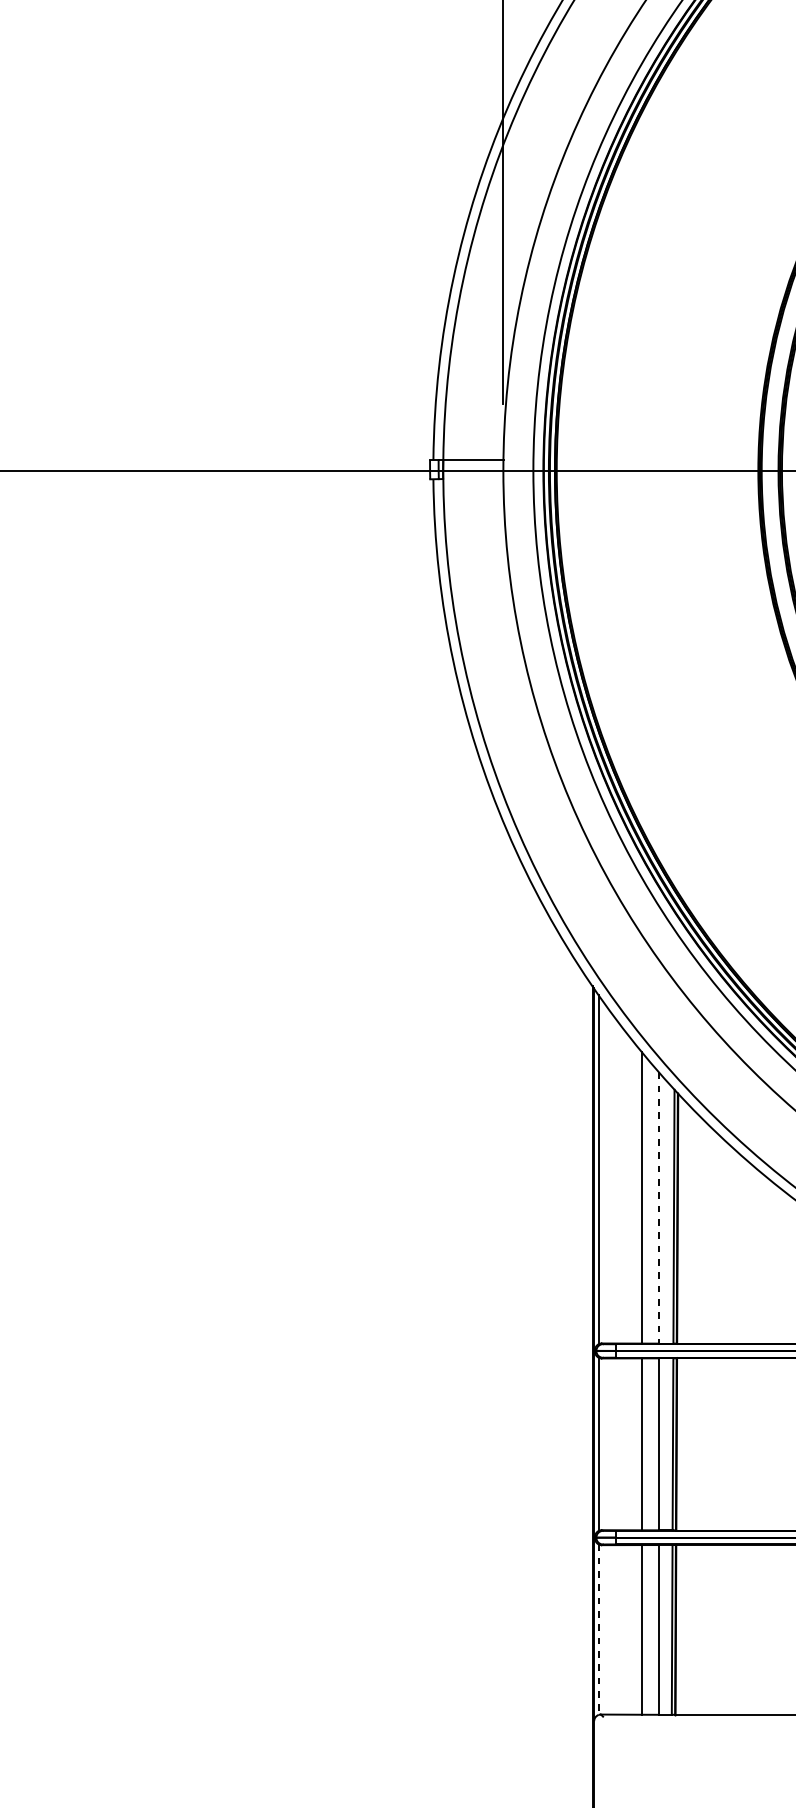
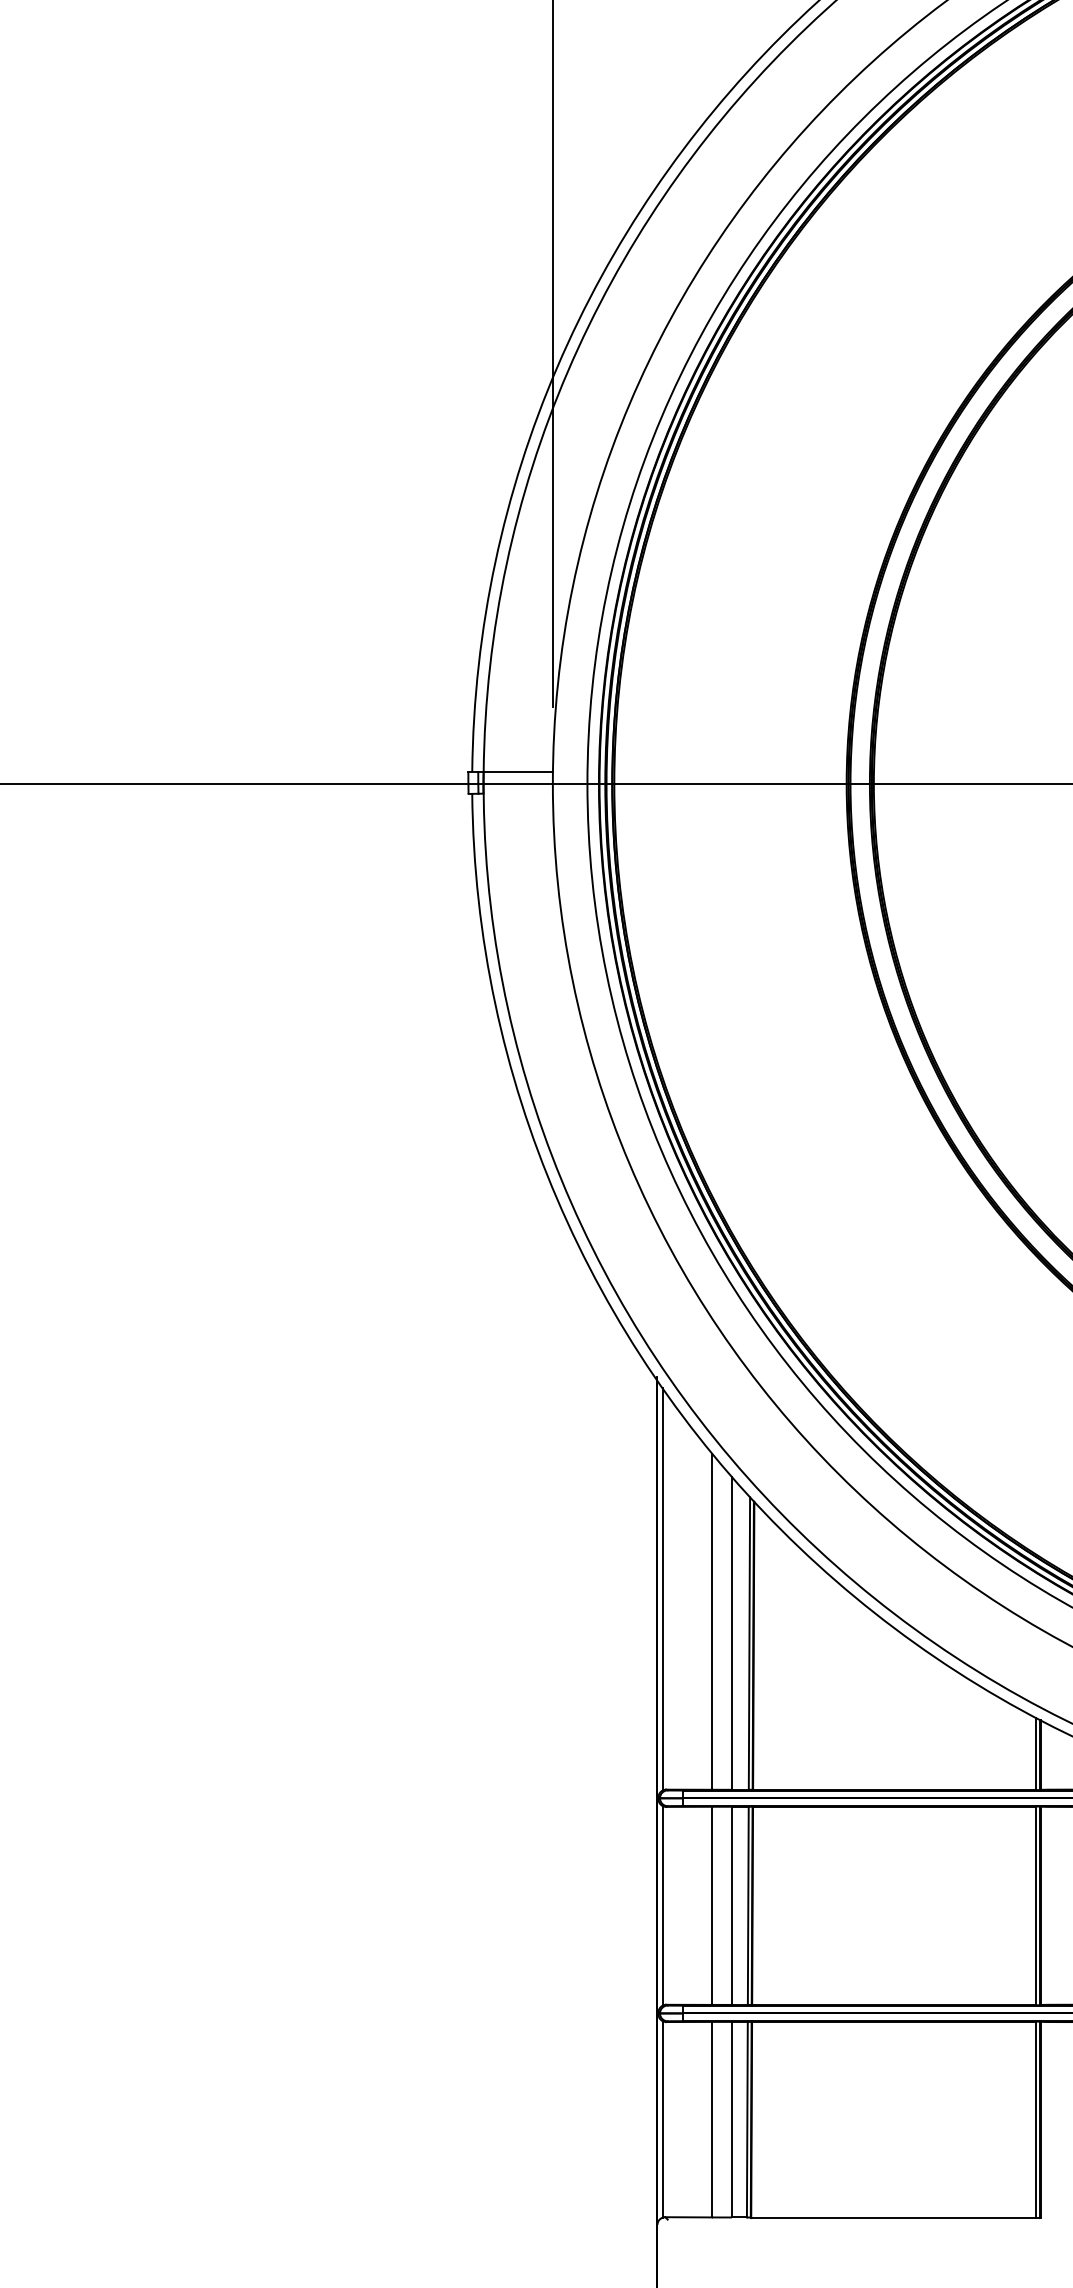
line: (658, 1207) -> (731, 1633), dashed -> solid
line: (598, 1629) -> (662, 2119), dashed -> solid

